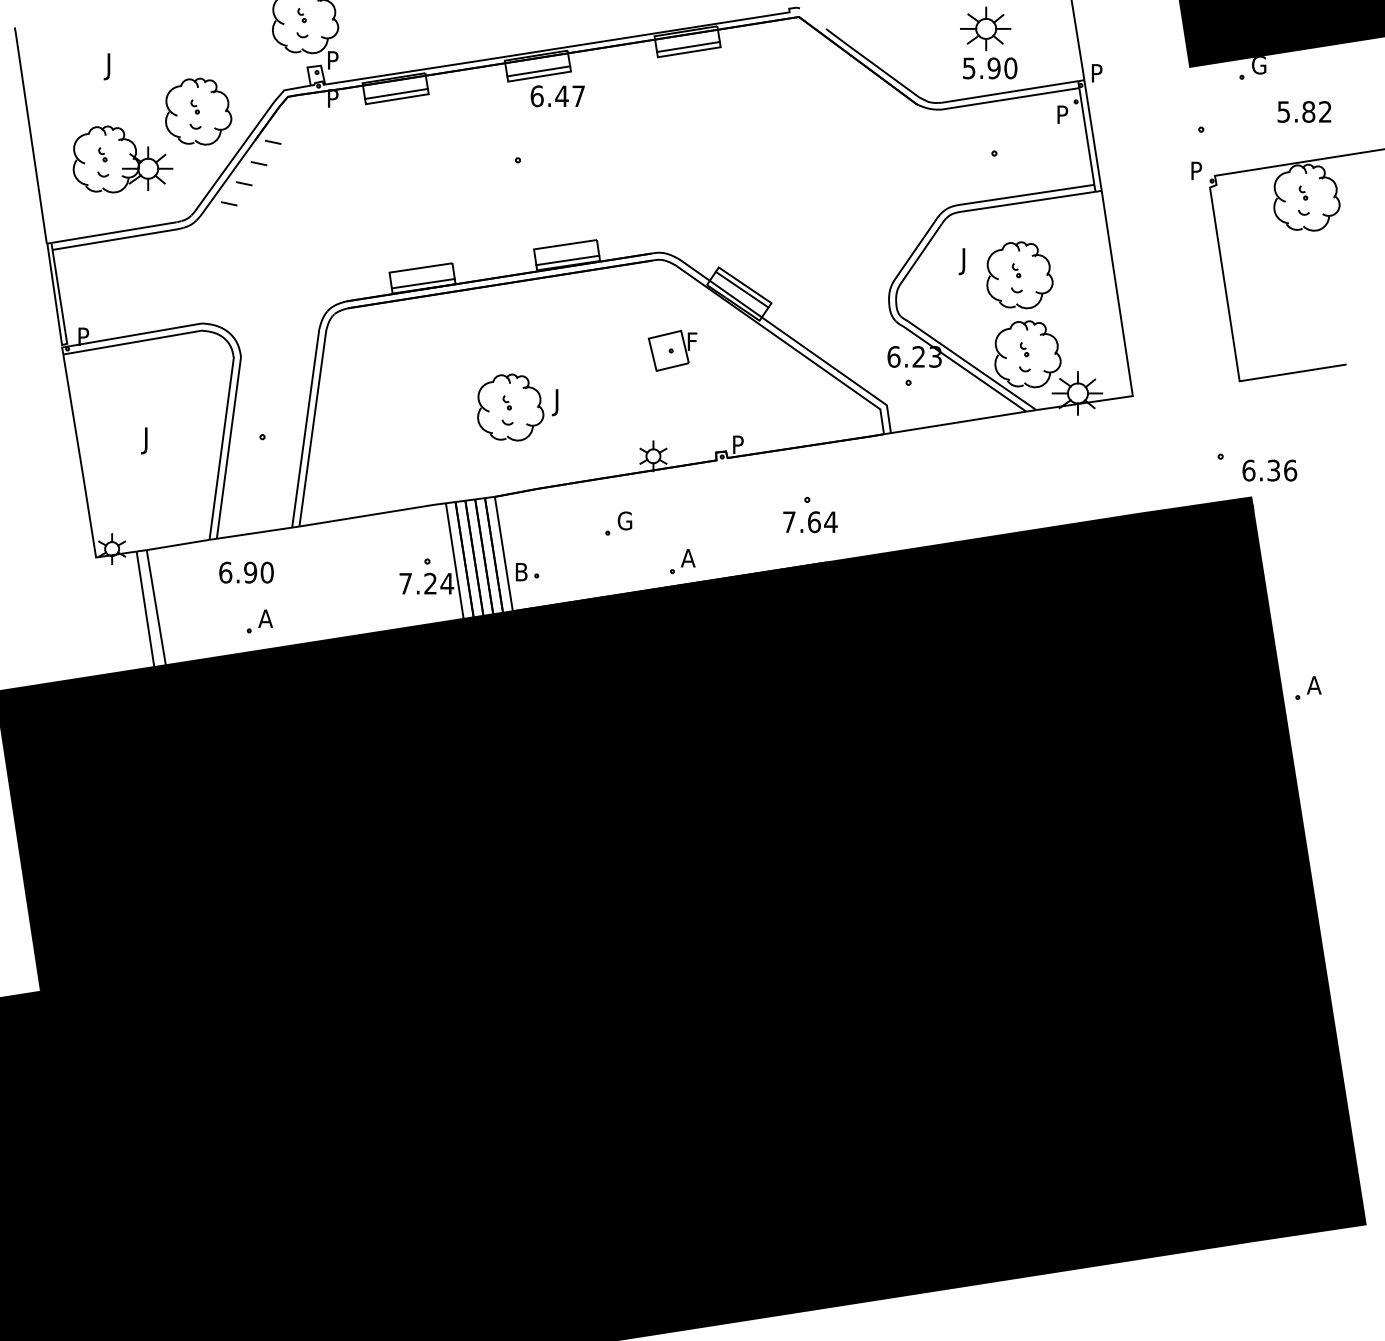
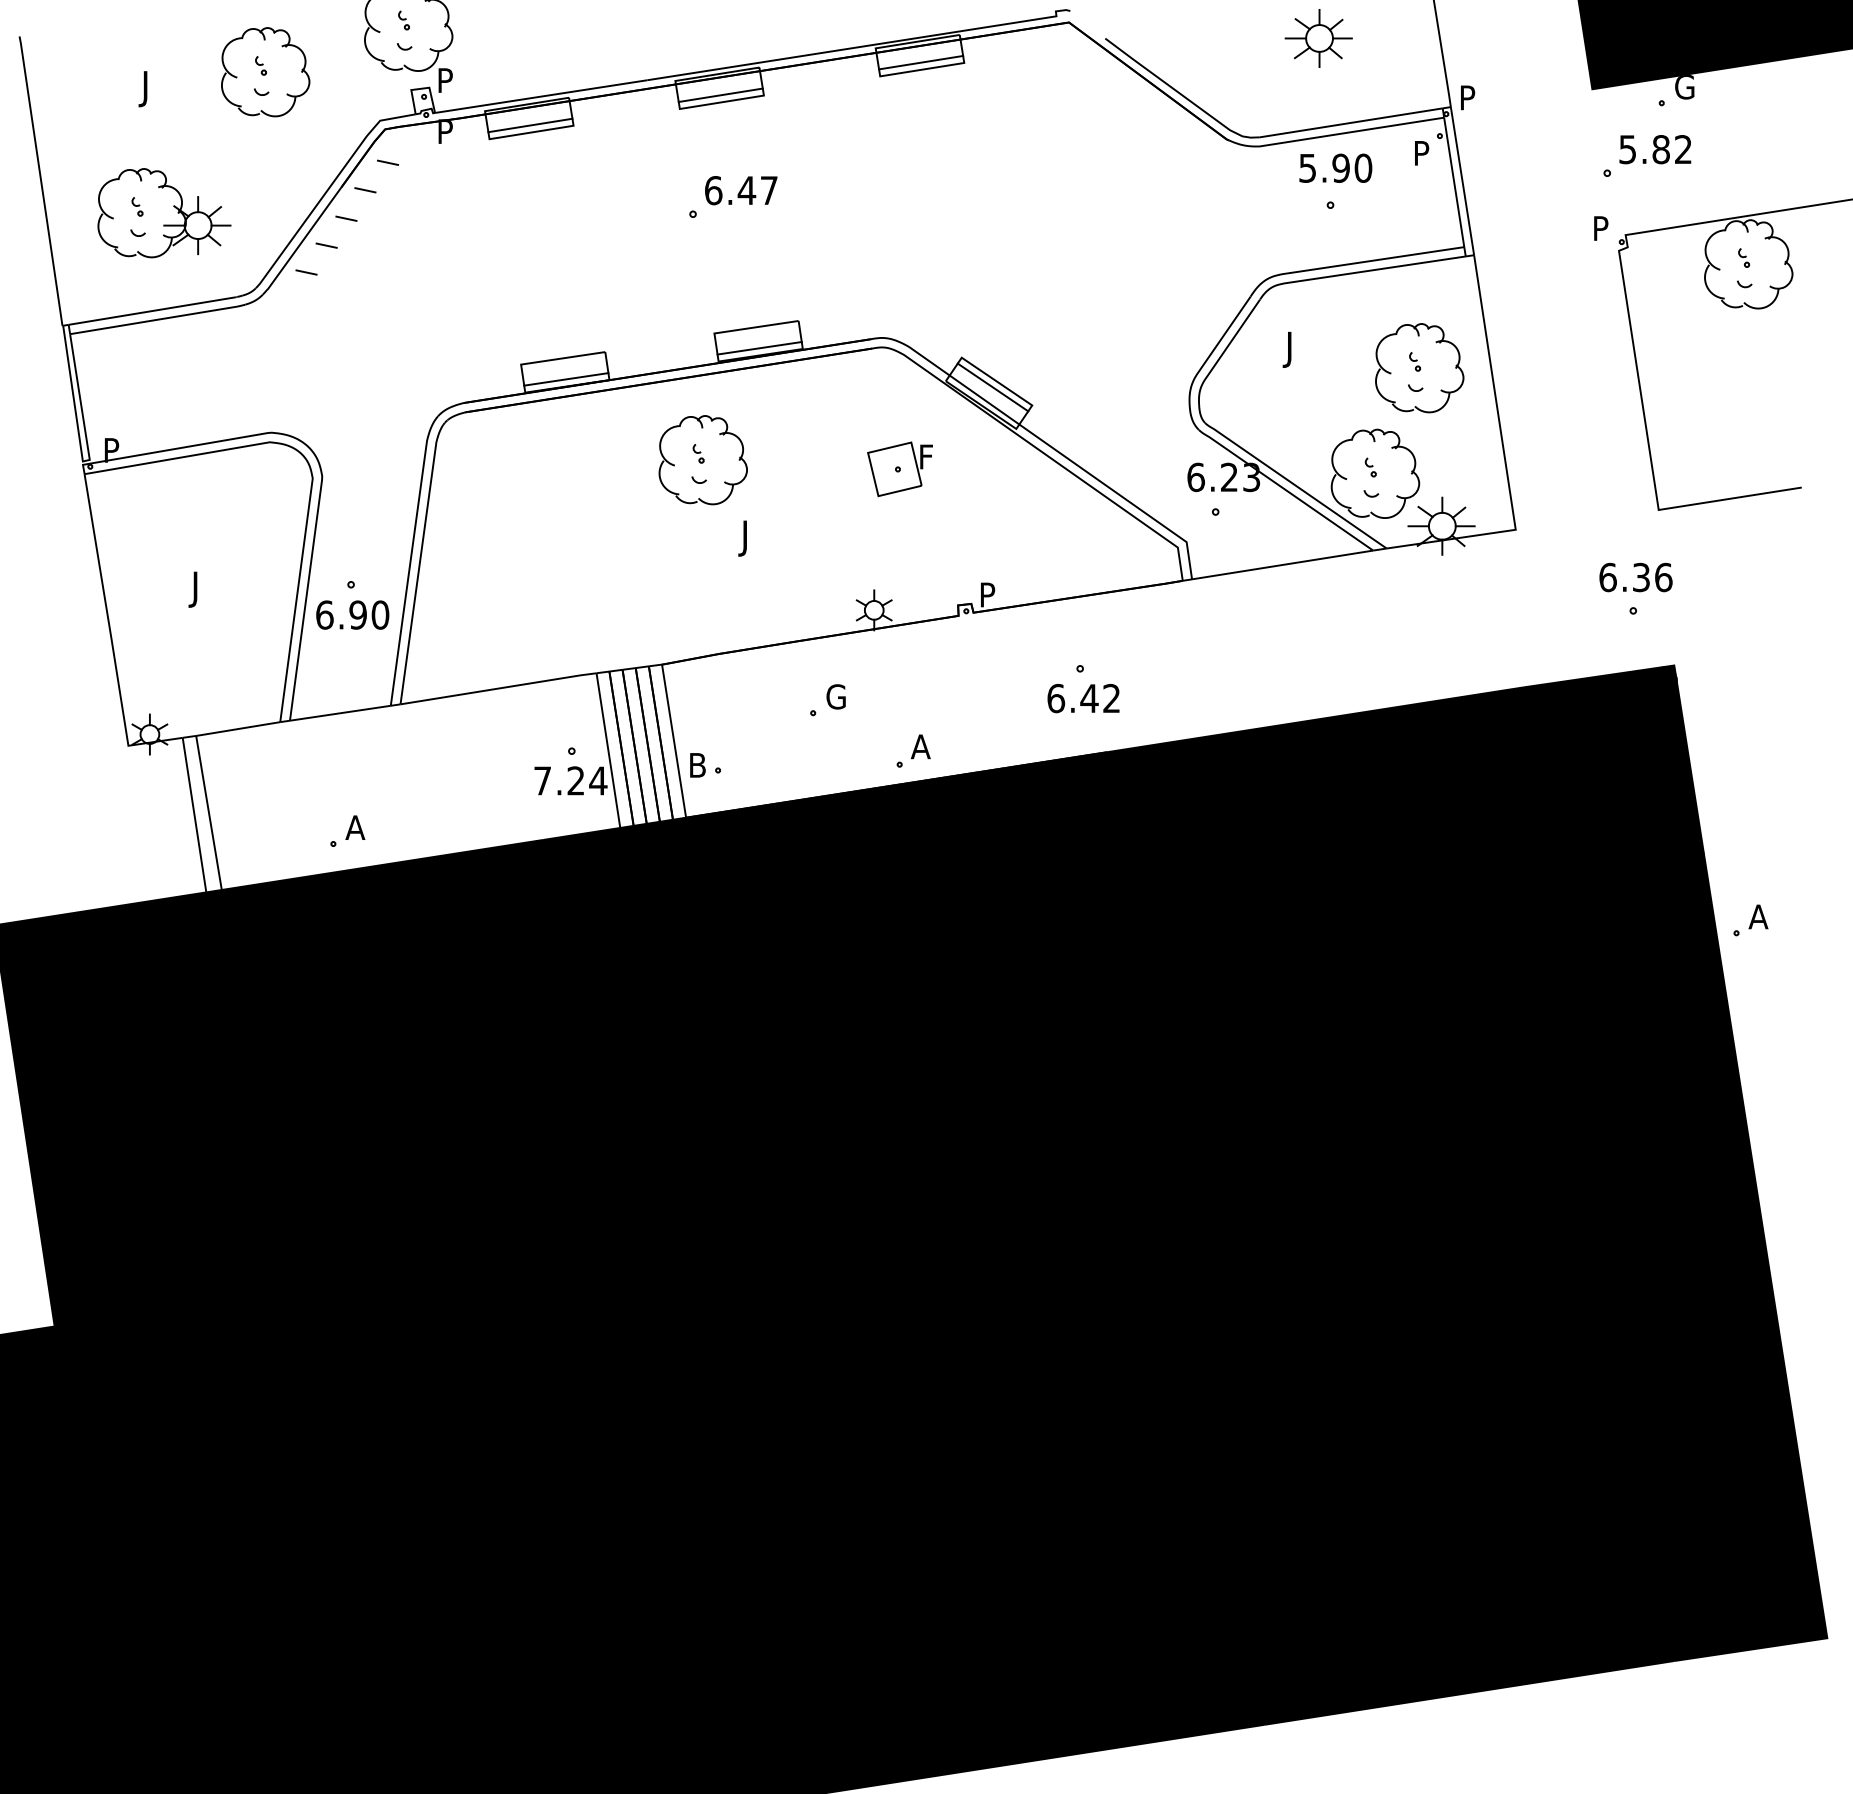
text: (989, 67) -> (1335, 167), moved
text: (557, 96) -> (741, 190), moved
part: (198, 111) -> (265, 72), moved
text: (1304, 111) -> (1655, 149), moved
line: (289, 121) -> (387, 162), added
part: (1019, 275) -> (1419, 368), moved
part: (510, 407) -> (702, 460), moved
text: (1269, 470) -> (1635, 577), moved
text: (809, 522) -> (1083, 698), 7.64 -> 6.42
text: (246, 572) -> (352, 614), moved

